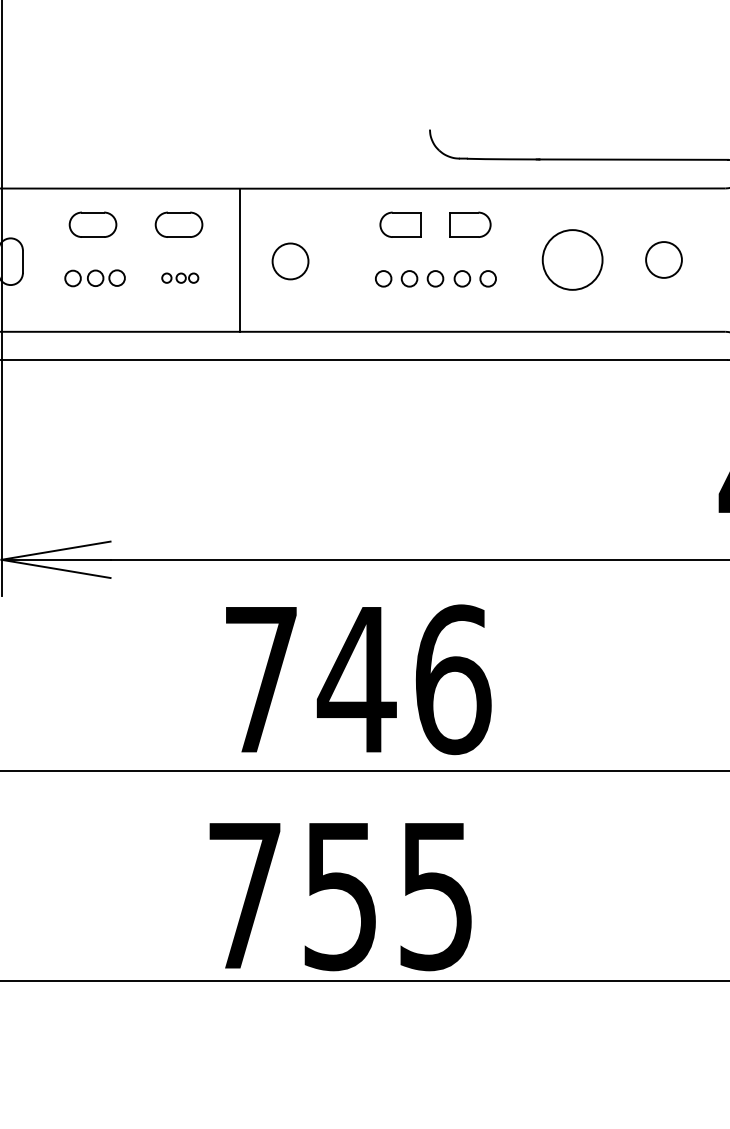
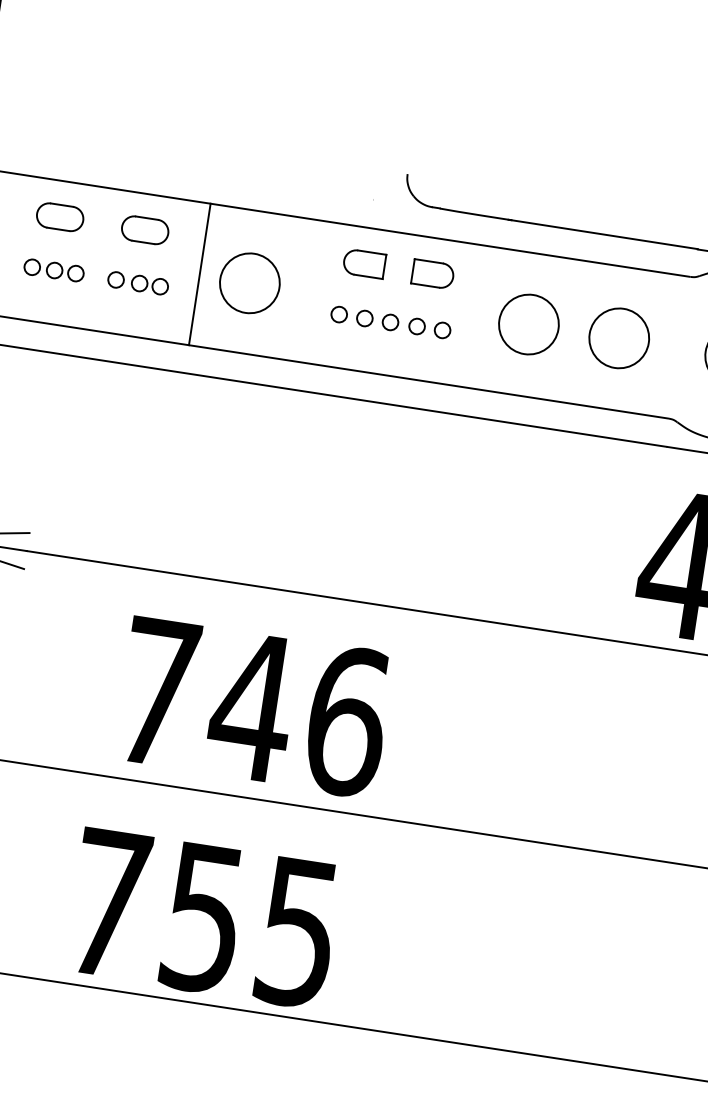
circle: (663, 259) -> (618, 337), size x1.67
circle: (290, 261) -> (249, 283), size x1.67
part: (180, 277) -> (138, 282), size x1.67

